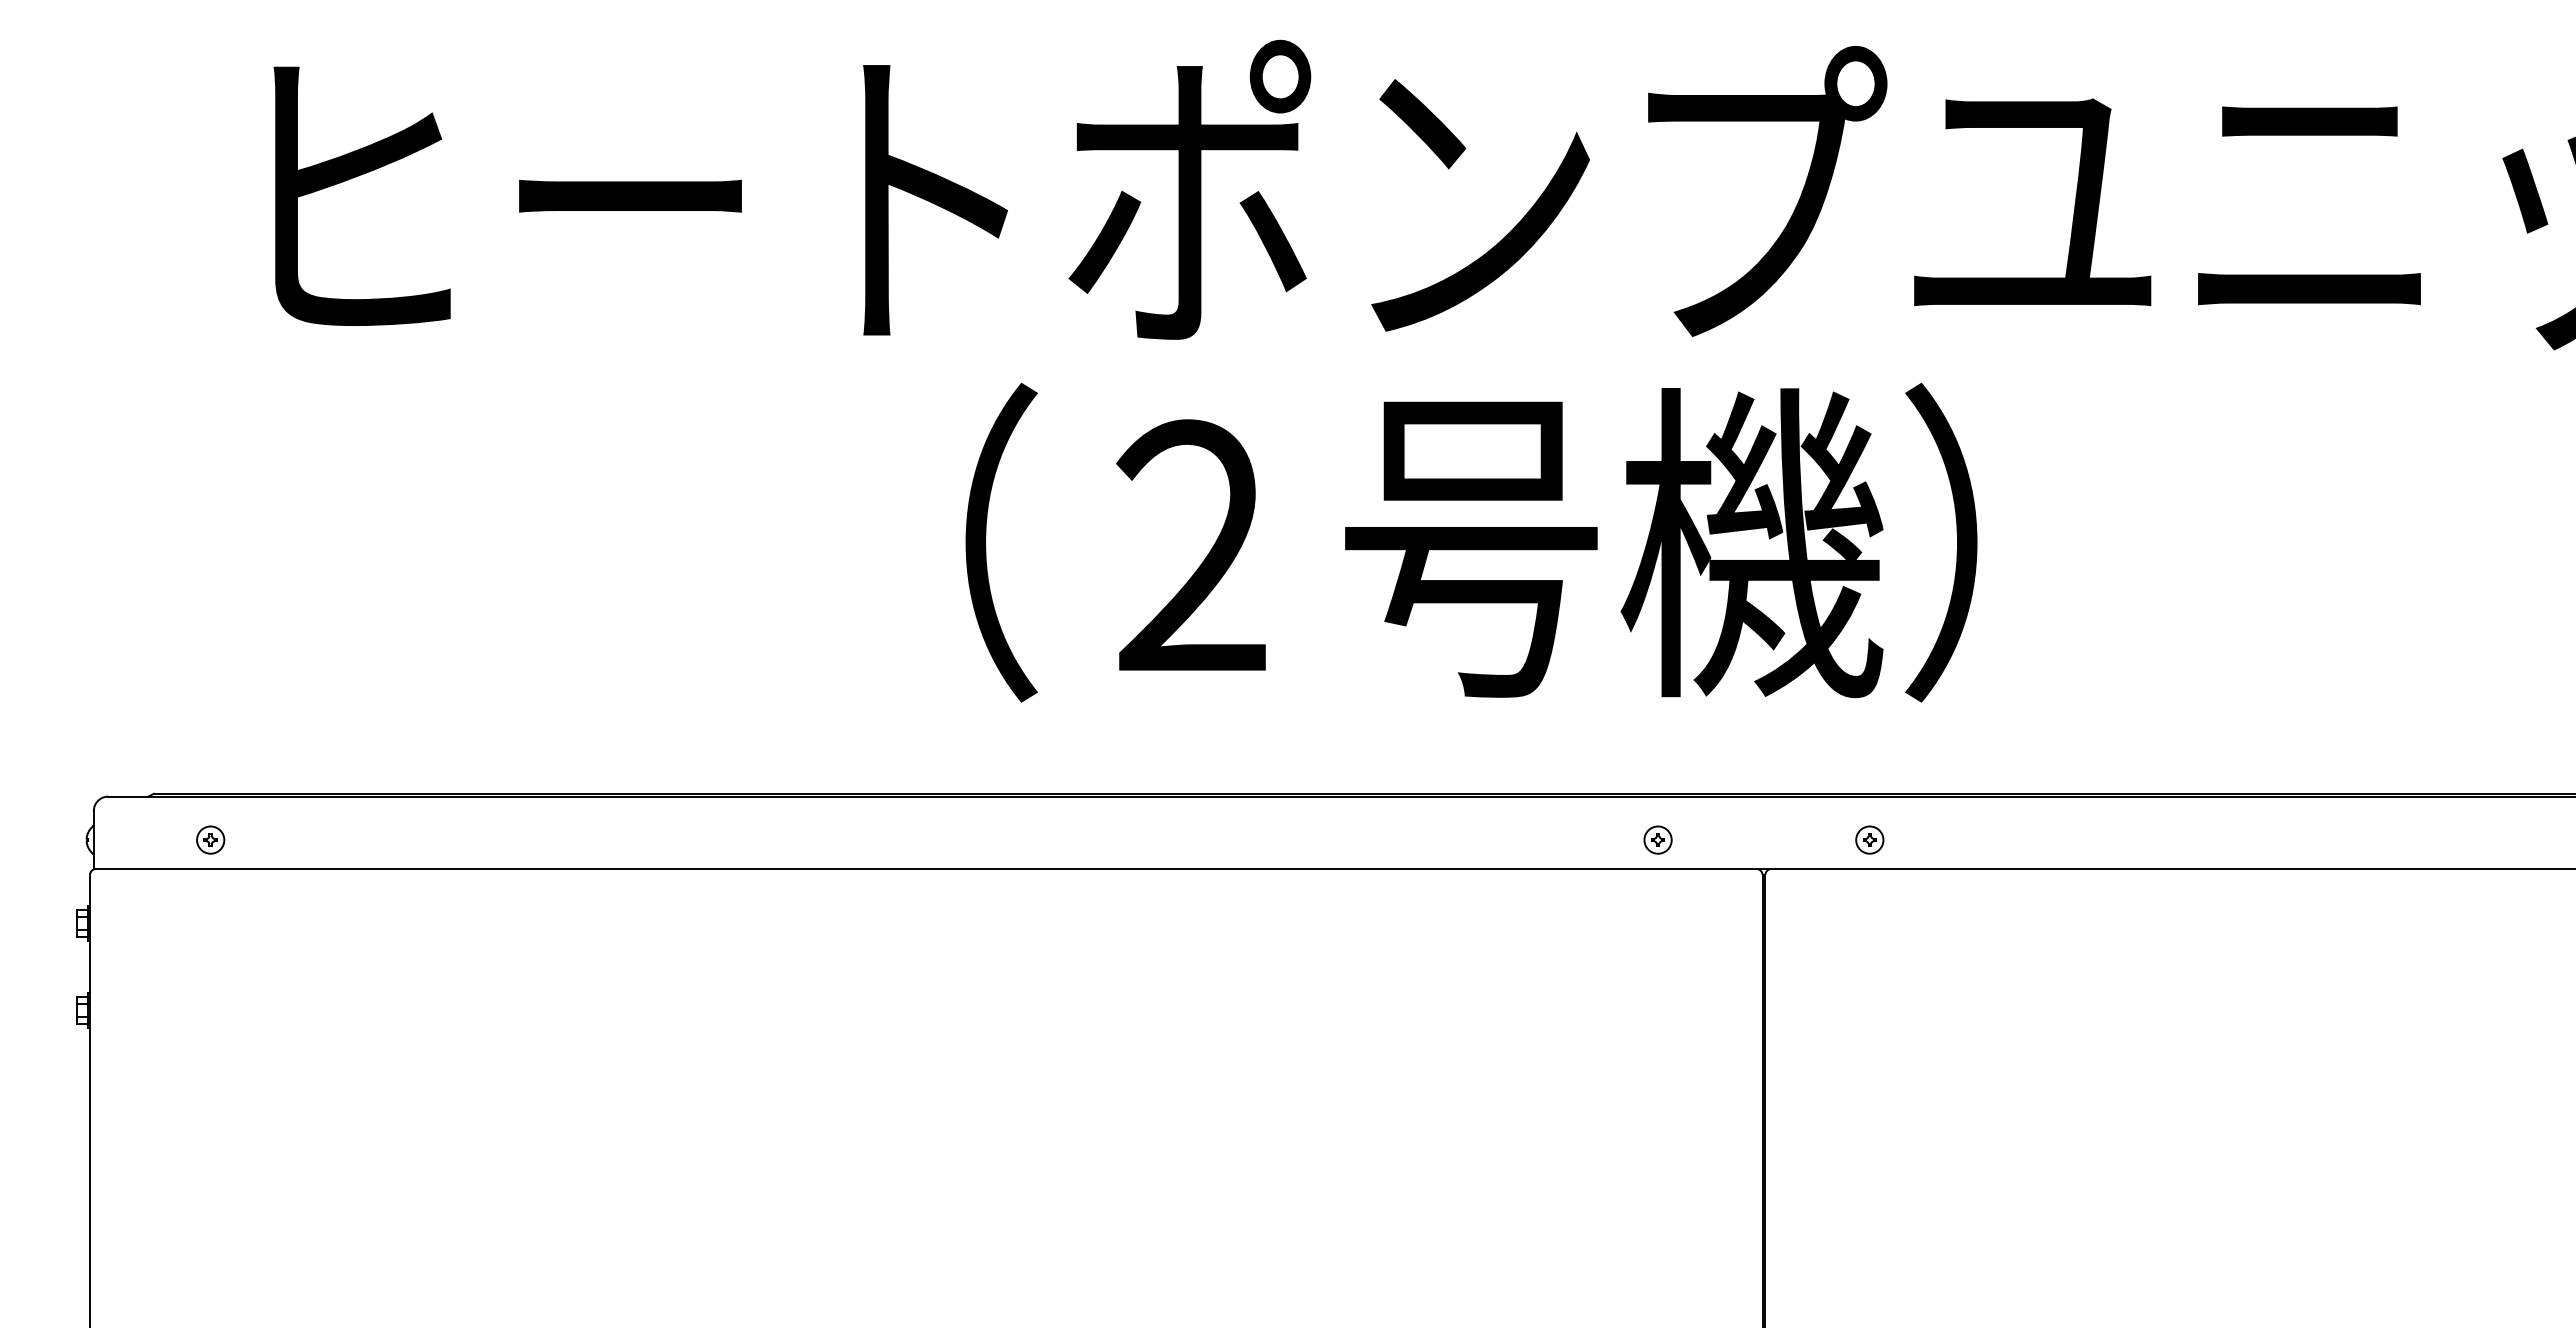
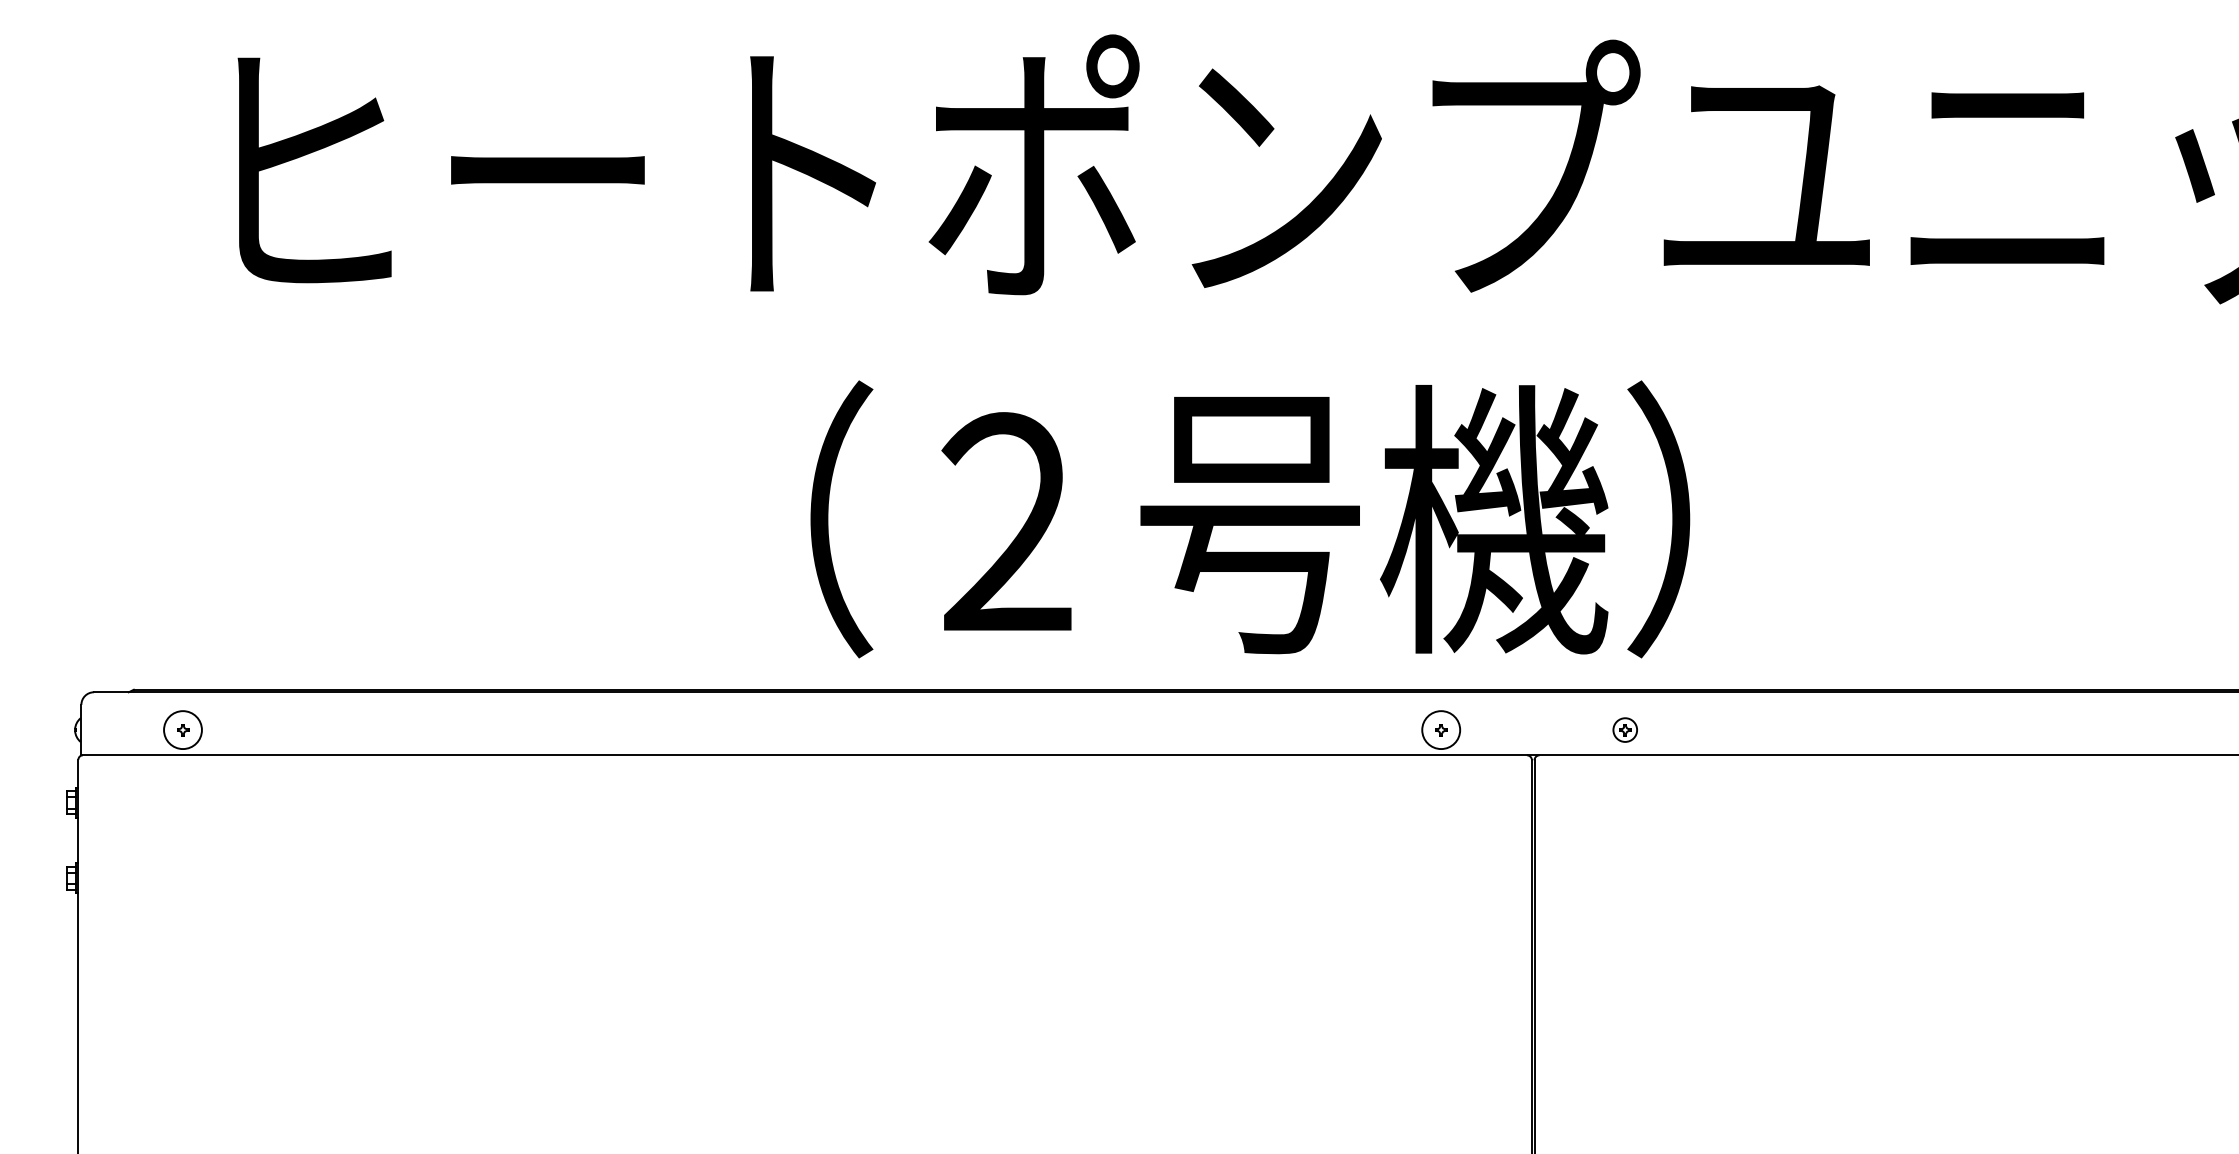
text: (1471, 542) -> (1250, 519), moved
circle: (210, 839) -> (182, 729), size x1.6
circle: (1657, 839) -> (1440, 729), size x1.6

